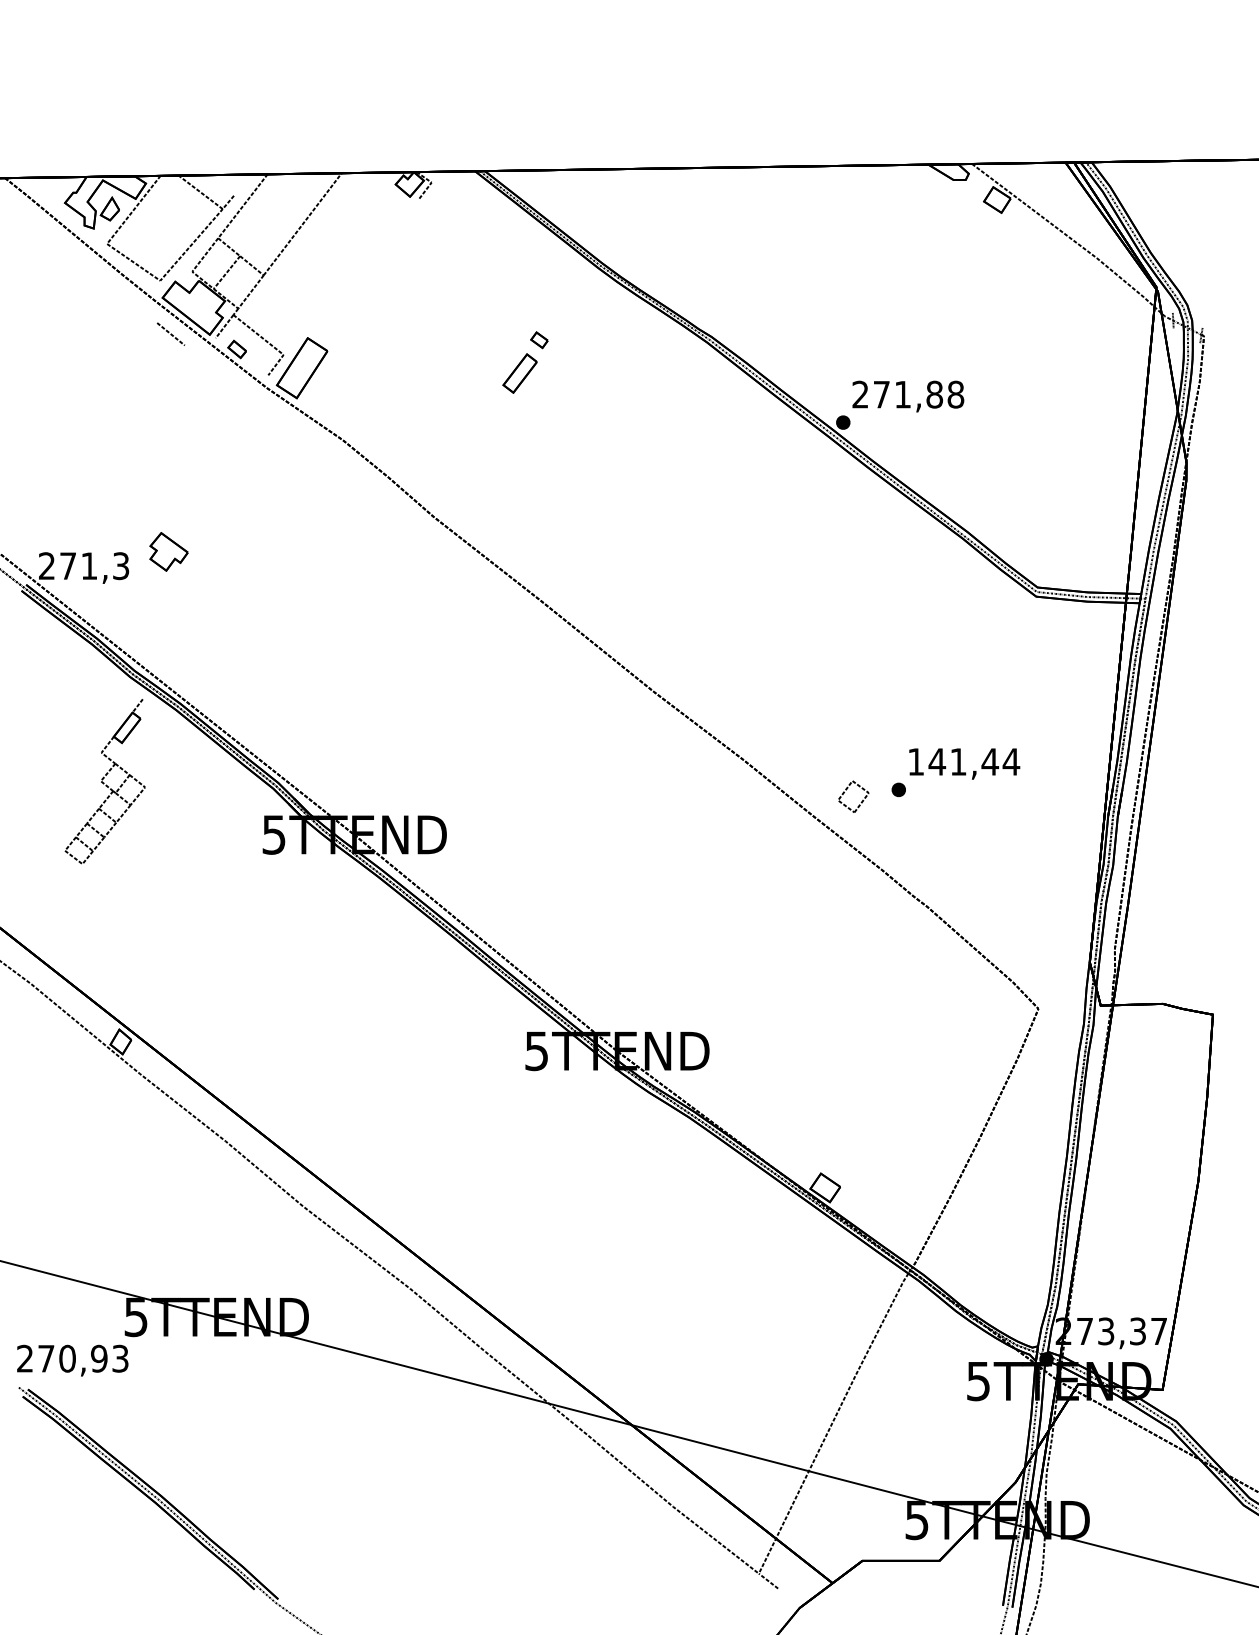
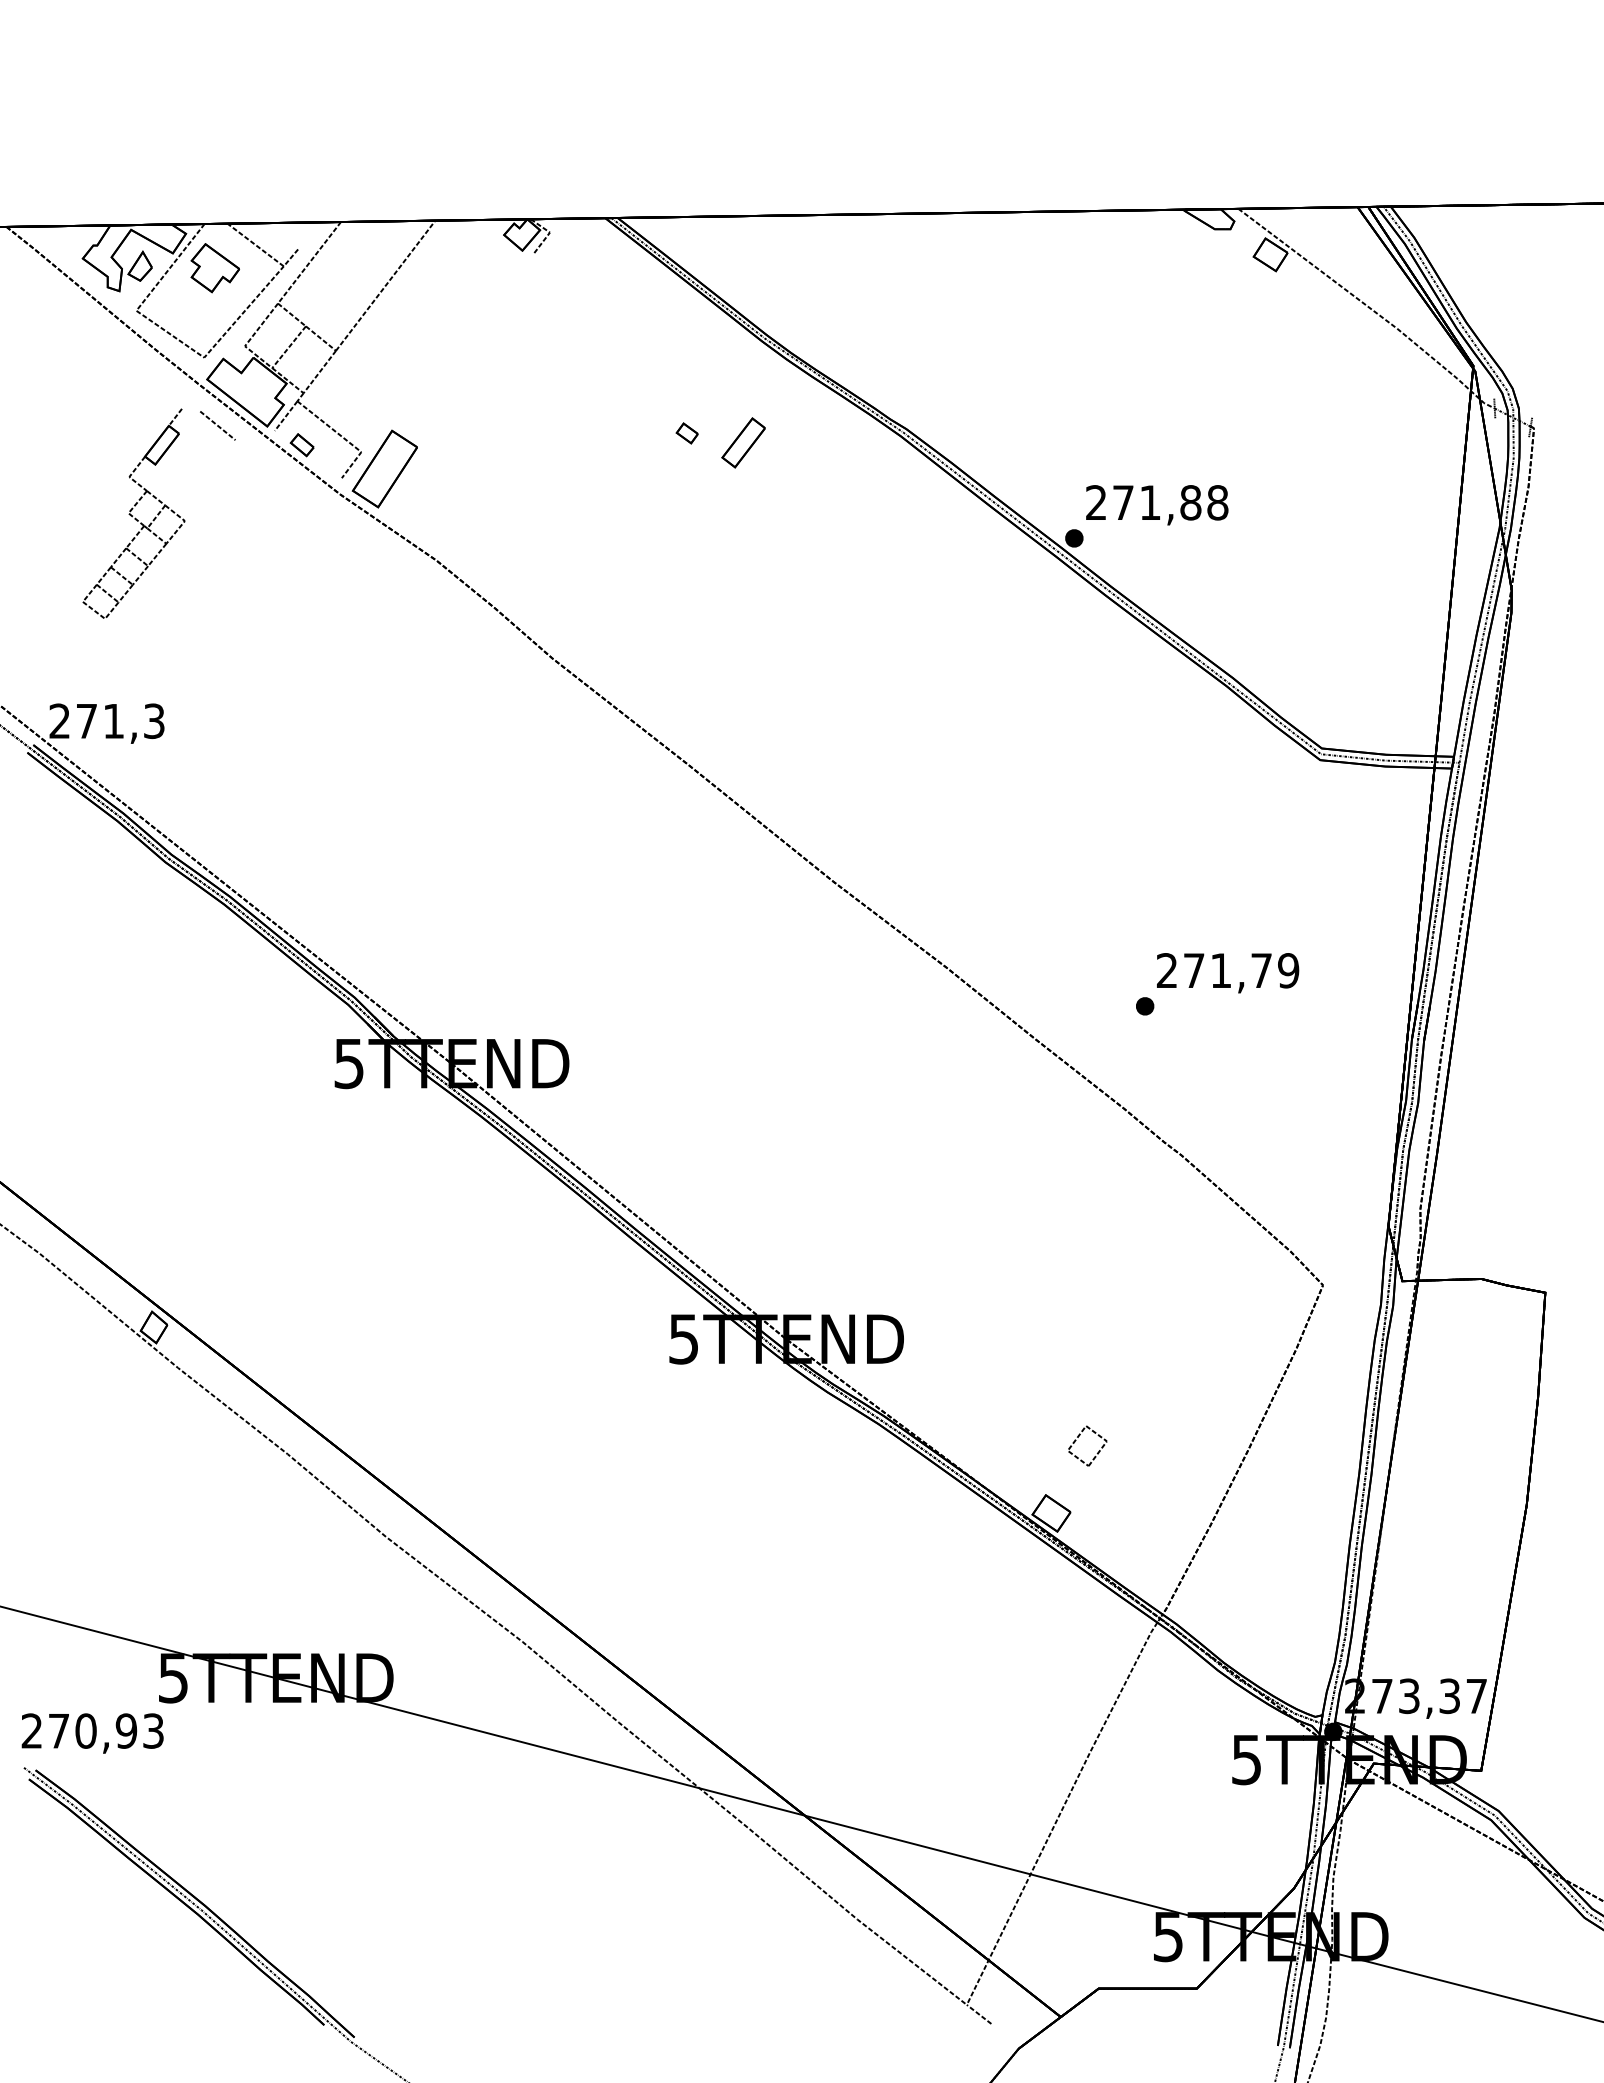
part: (520, 373) -> (743, 442), moved
part: (168, 552) -> (214, 268), moved
text: (964, 761) -> (1228, 970), 141,44 -> 271,79
part: (104, 781) -> (133, 513), moved
part: (847, 789) -> (1079, 1436), moved

